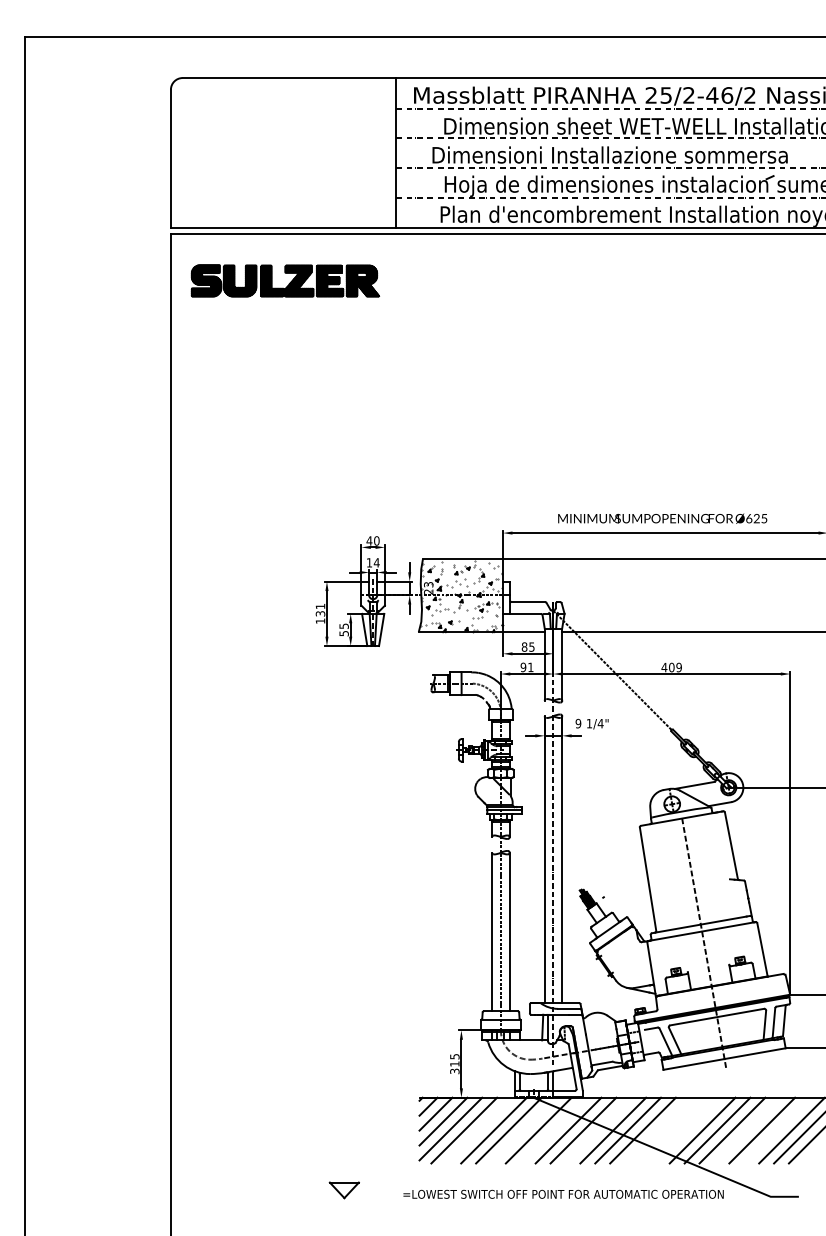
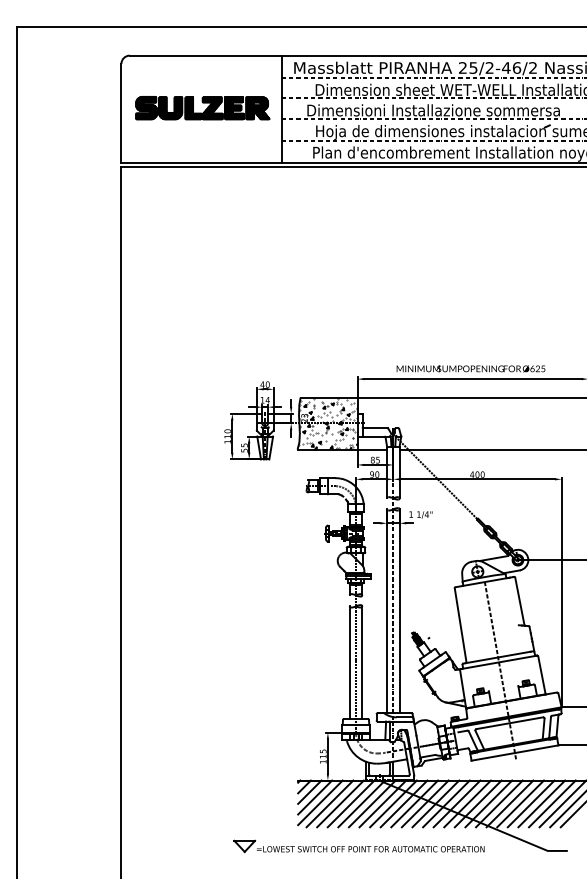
part: (285, 280) -> (202, 107), moved
text: (320, 609) -> (227, 433), 131 -> 110
text: (530, 667) -> (377, 474), 91 -> 90
text: (678, 667) -> (482, 474), 409 -> 400
text: (578, 723) -> (411, 514), 9 -> 1
text: (454, 1071) -> (323, 761), 315 -> 115
line: (479, 1130) -> (340, 803), added
line: (523, 1130) -> (372, 803), added
line: (553, 1130) -> (393, 803), added
line: (598, 1130) -> (425, 803), added
line: (657, 1130) -> (467, 803), added
line: (672, 1130) -> (477, 803), added
line: (687, 1130) -> (488, 803), added
line: (747, 1130) -> (531, 803), added
line: (777, 1130) -> (552, 803), added
text: (563, 1193) -> (370, 848), moved

